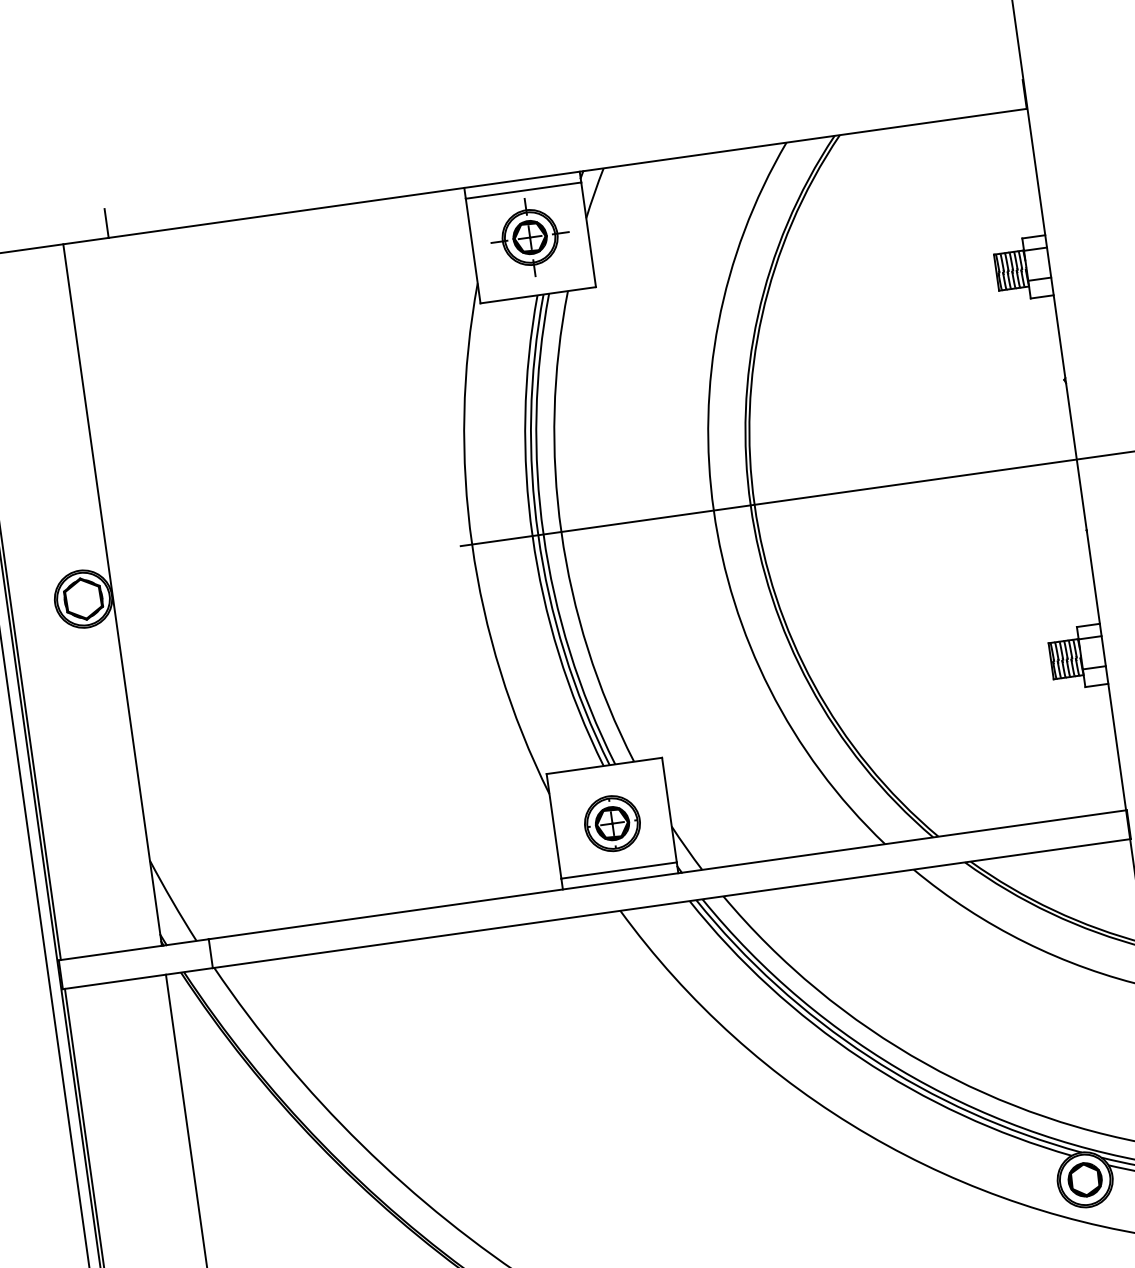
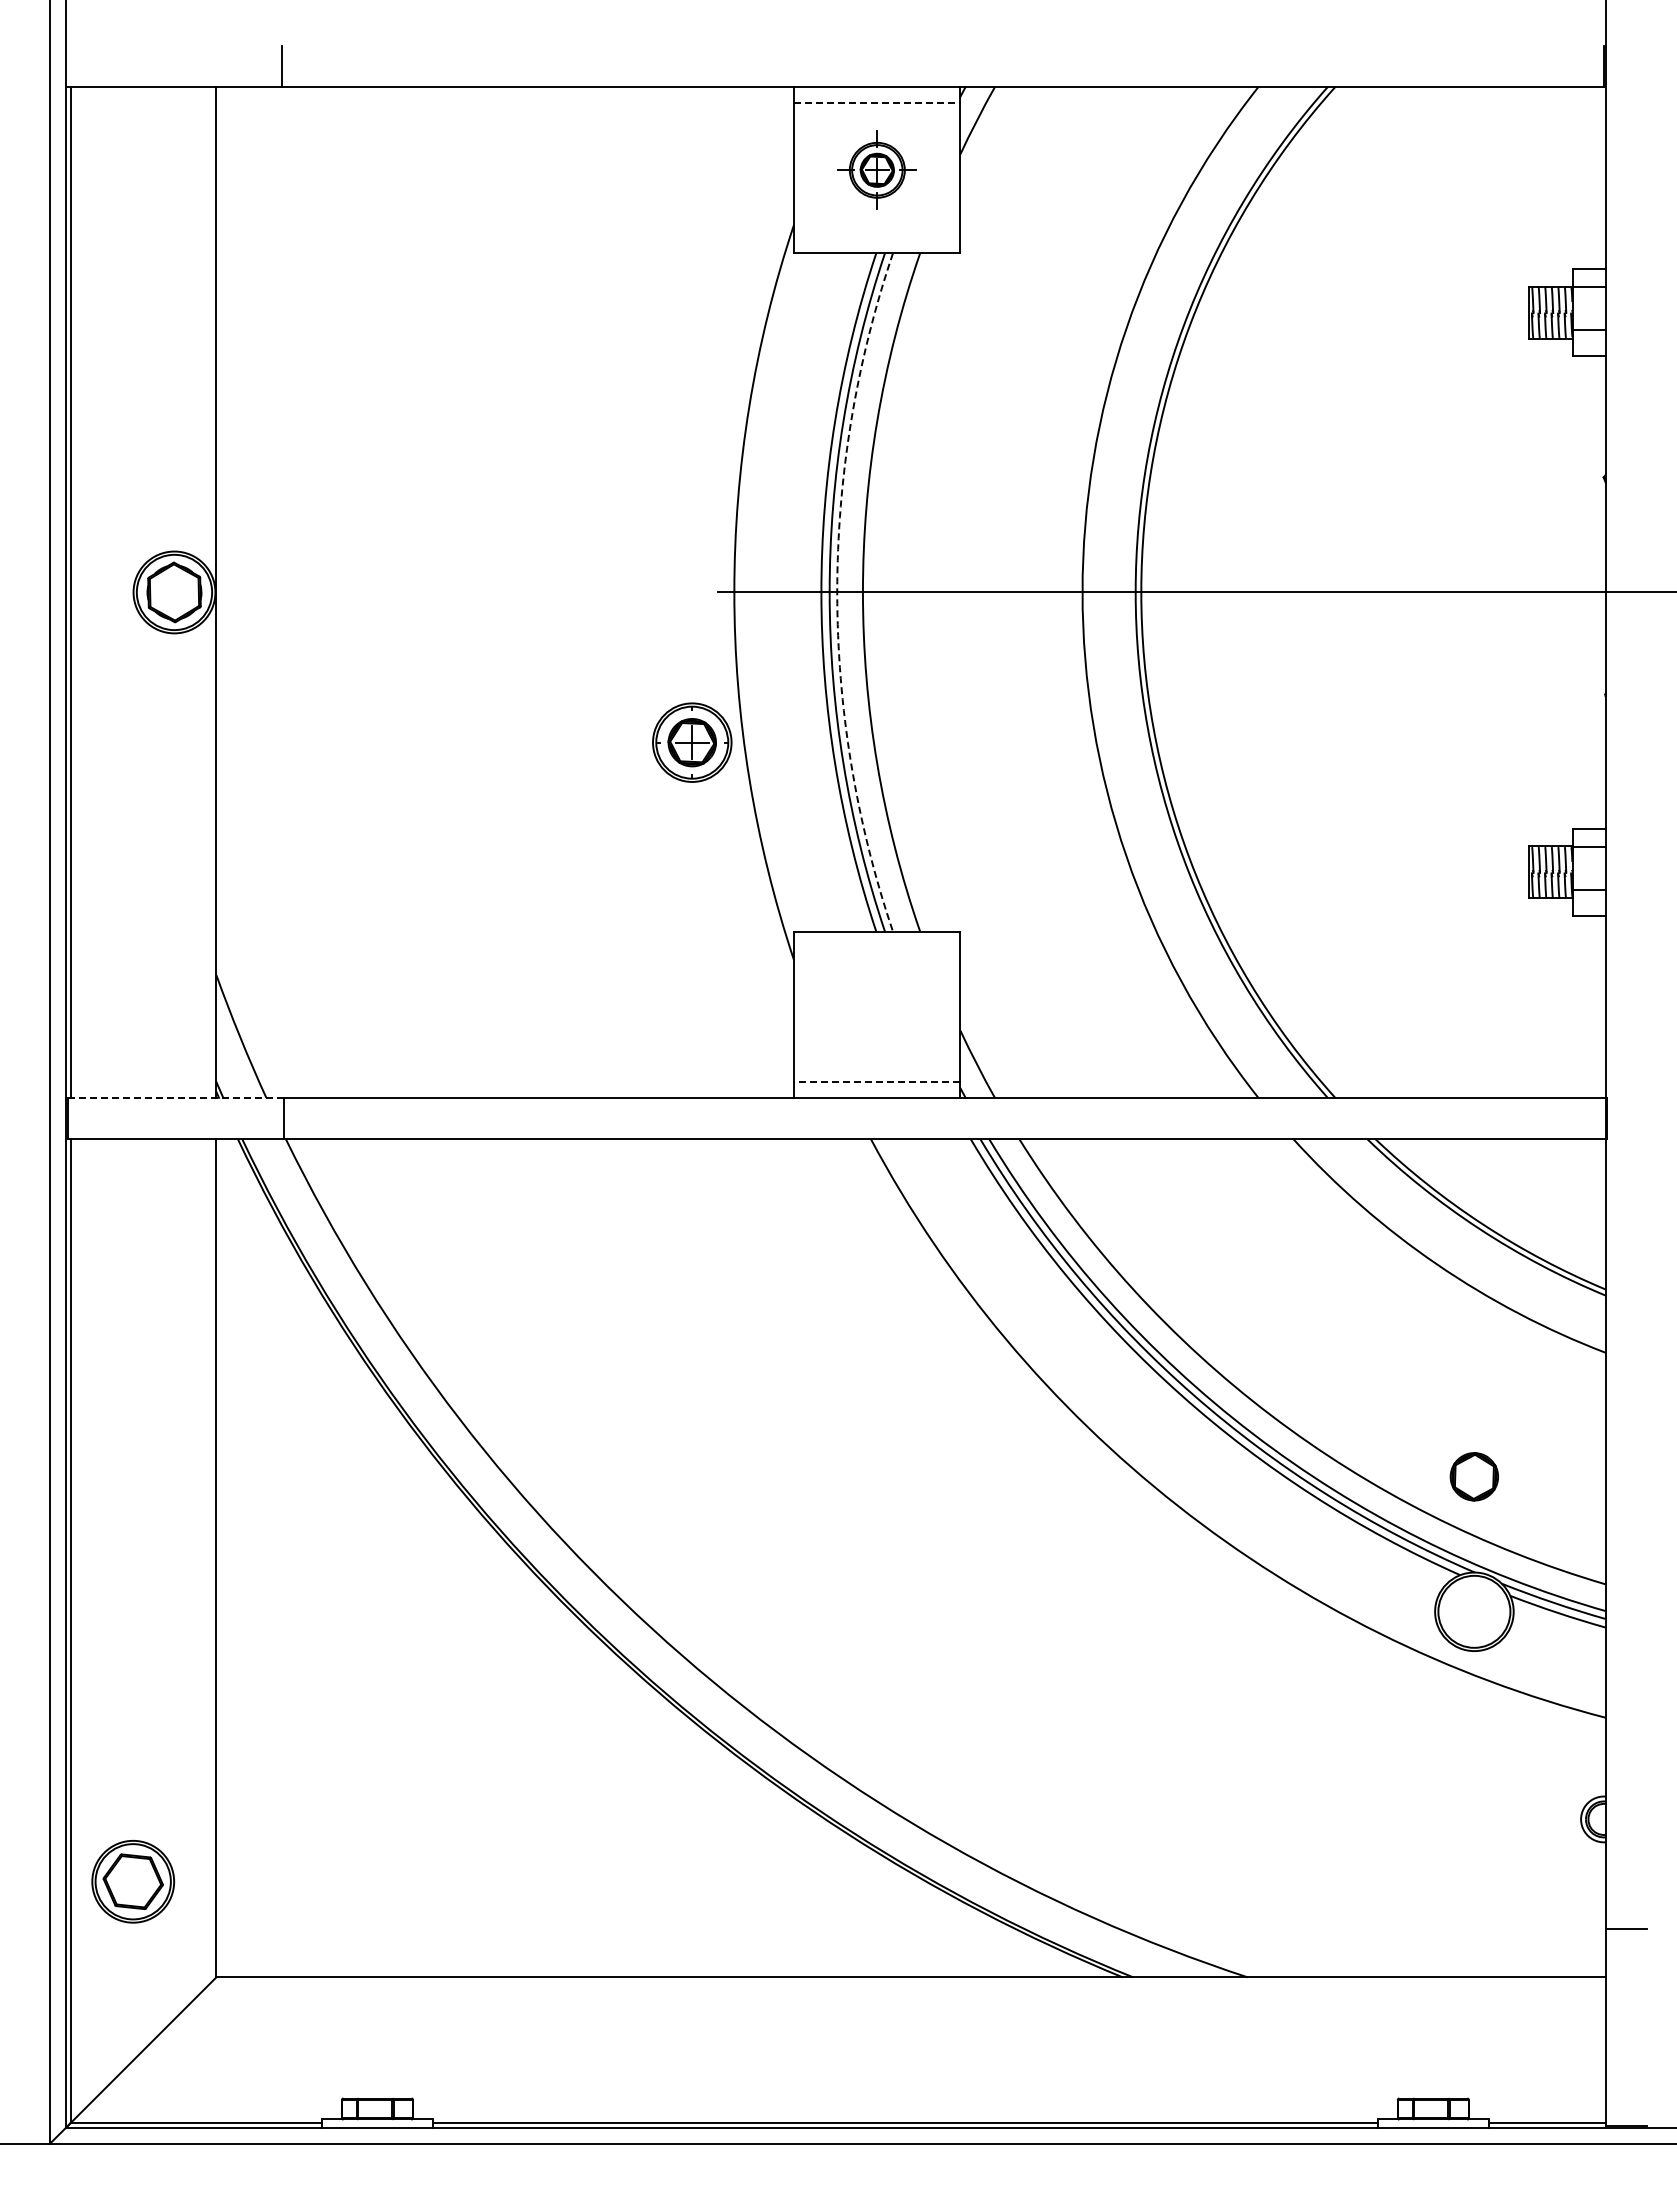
line: (523, 190) -> (877, 102), solid -> dashed
part: (530, 237) -> (877, 170), size x0.7
arc: (543, 534) -> (837, 592), solid -> dashed
part: (612, 823) -> (692, 742), moved
line: (618, 870) -> (876, 1082), solid -> dashed
line: (134, 949) -> (176, 1097), solid -> dashed
part: (1084, 1179) -> (1473, 1476), moved

